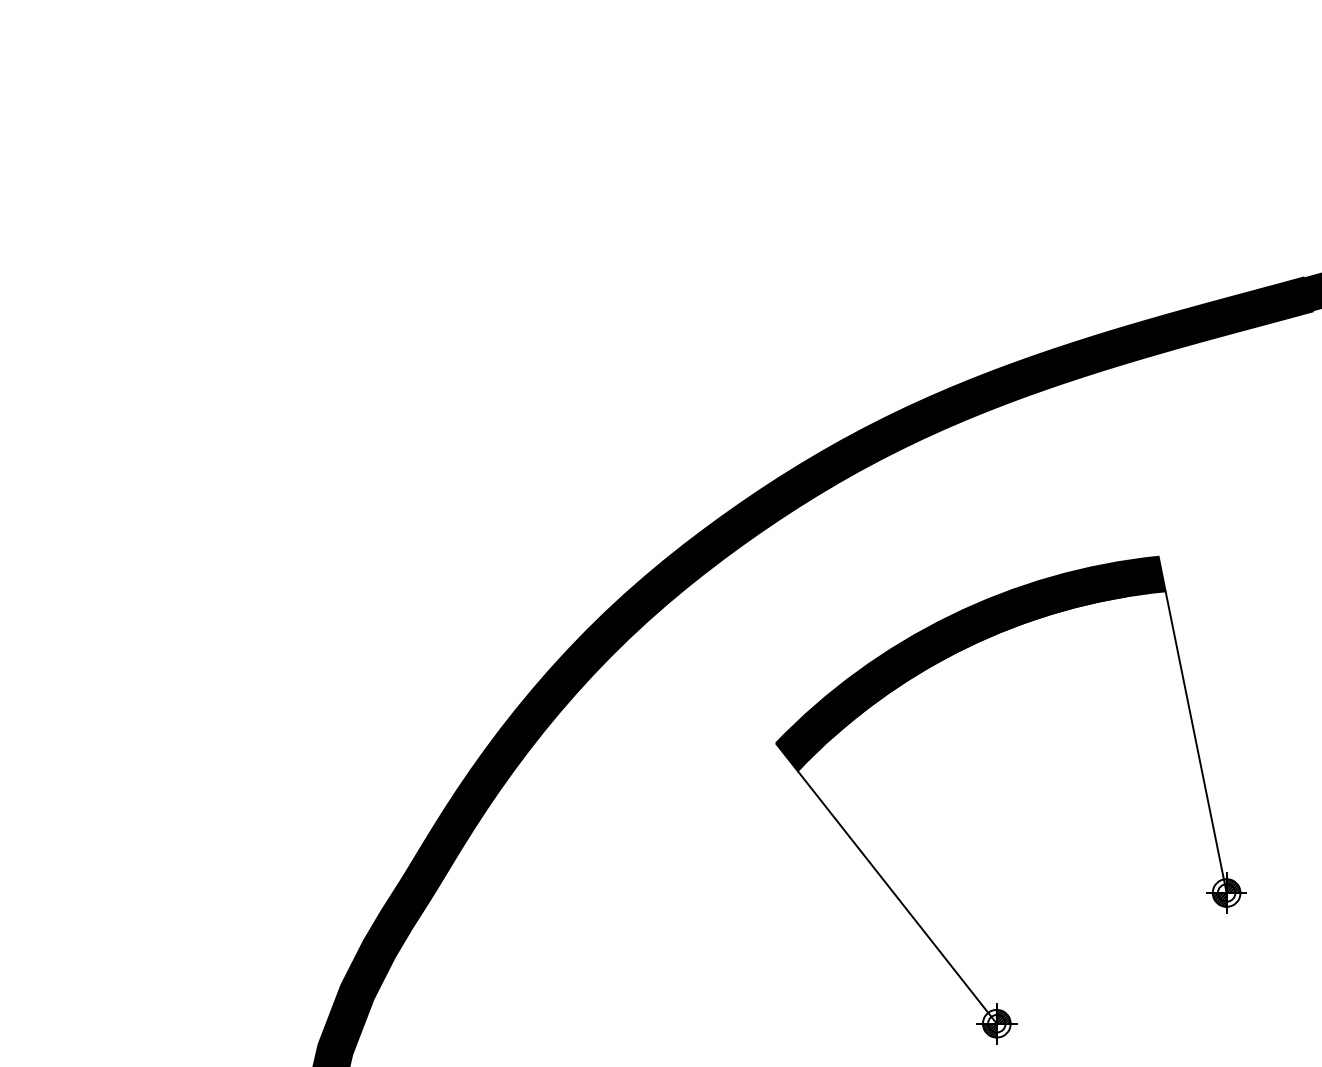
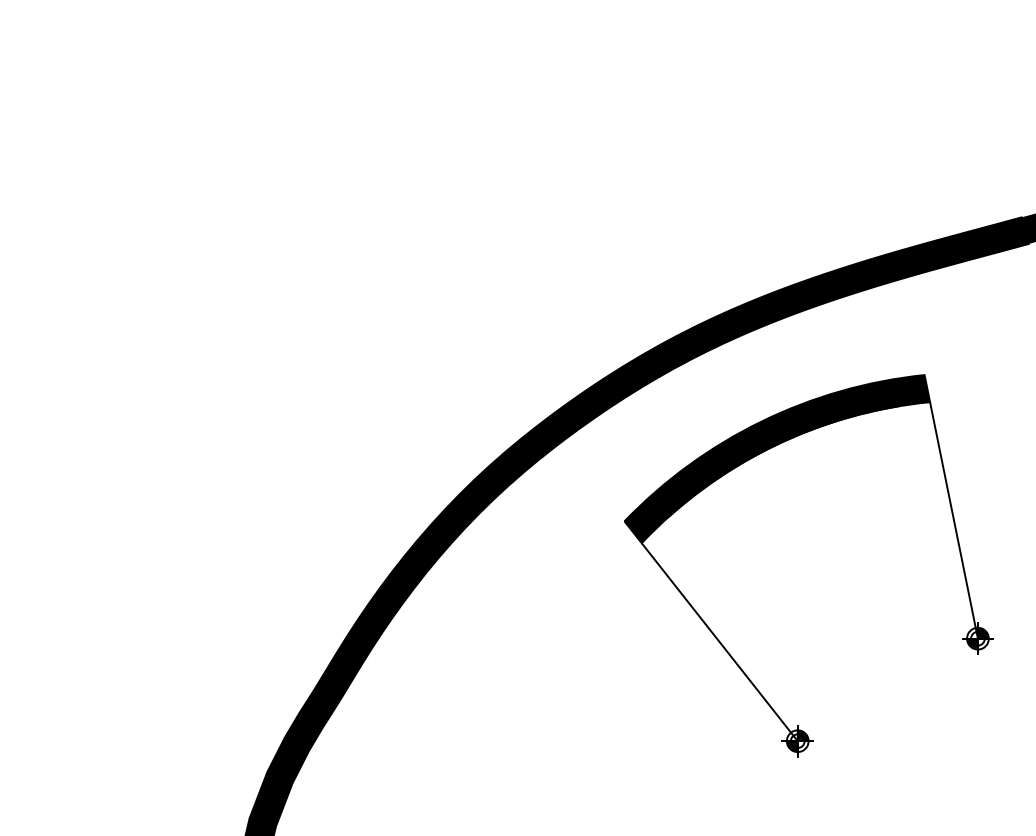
part: (893, 890) -> (716, 636), moved

